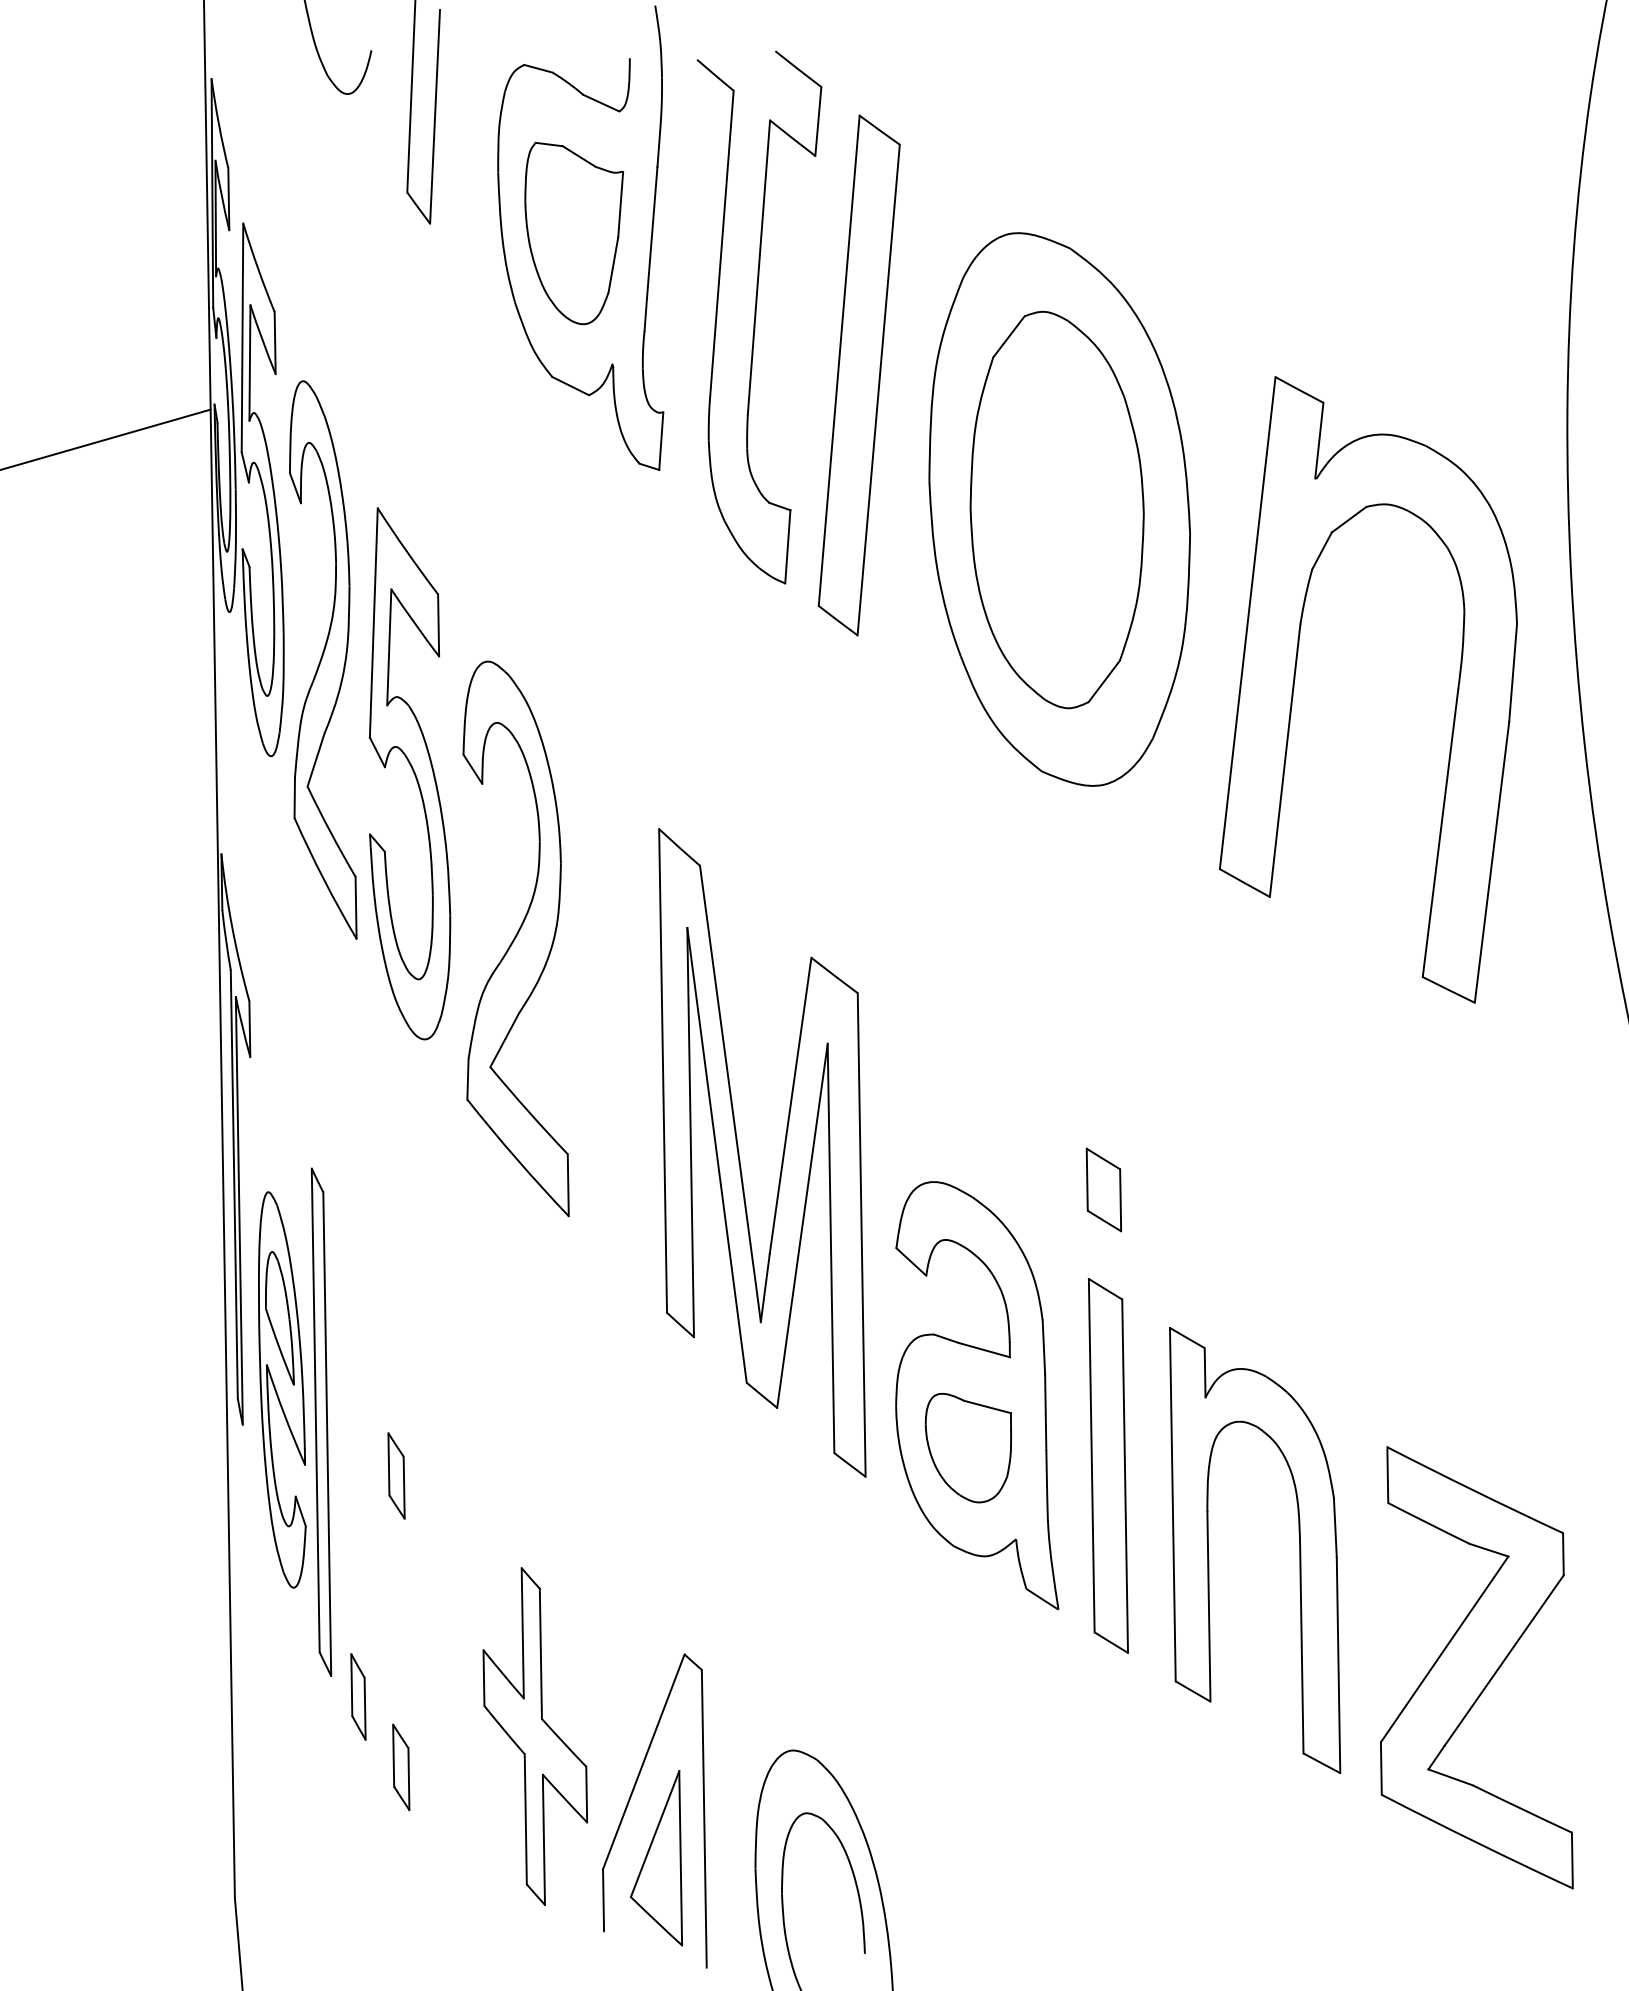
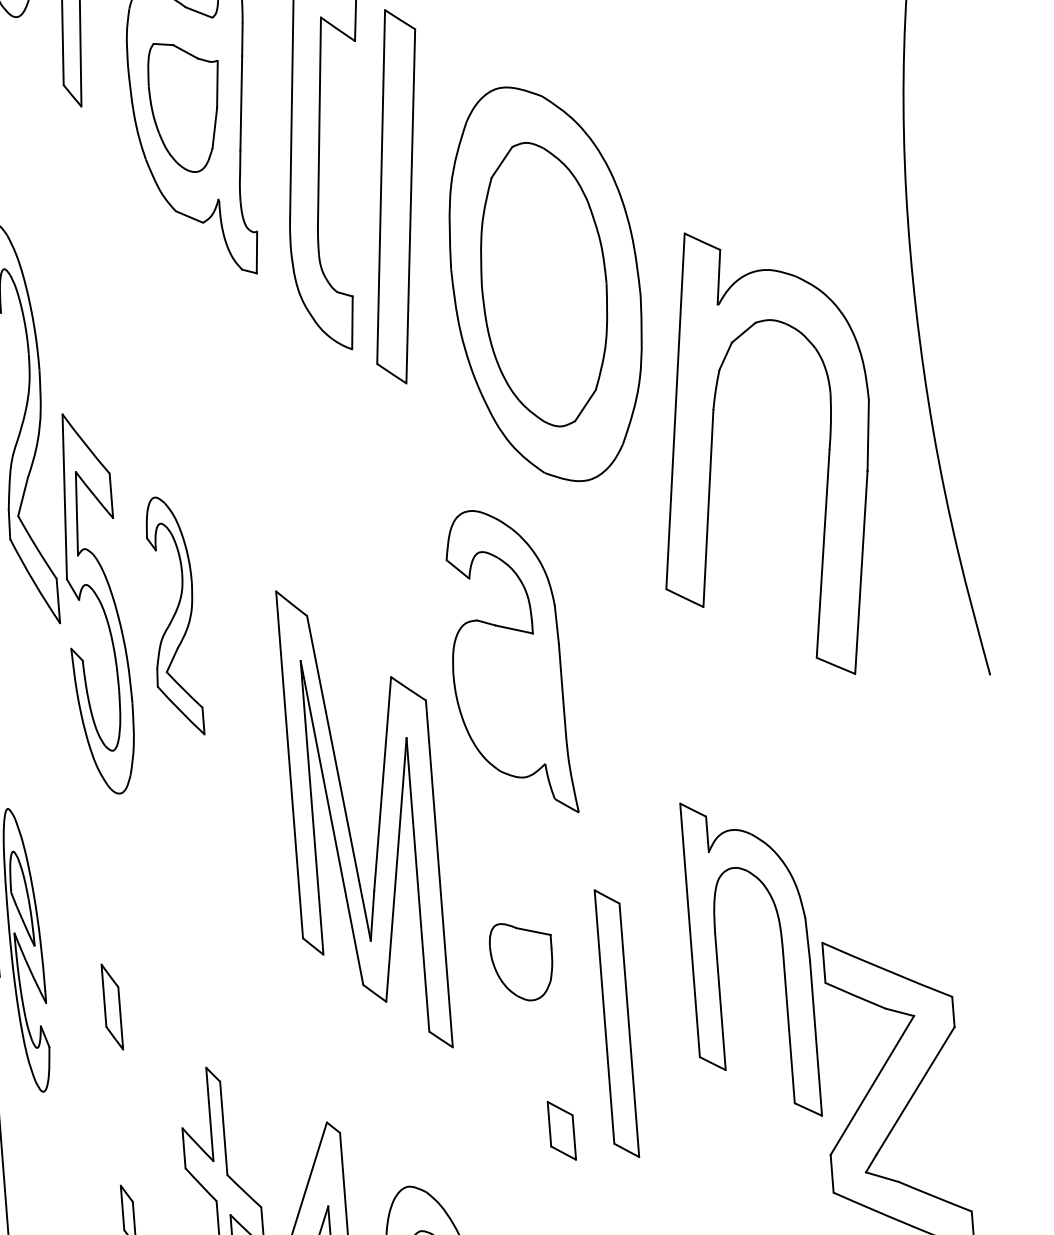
part: (1295, 679) -> (712, 449), moved
part: (409, 773) -> (96, 603), moved
part: (515, 938) -> (174, 615), size x0.6
part: (782, 1154) -> (378, 819), moved
part: (1103, 1189) -> (561, 1130), moved
part: (977, 1395) -> (511, 662), moved
part: (321, 1421) -> (56, 971), removed
part: (1108, 1465) -> (616, 1023), moved
part: (396, 1475) -> (112, 1006), size x1.4
part: (1299, 1550) -> (783, 957), moved
part: (358, 1696) -> (94, 1167), removed

